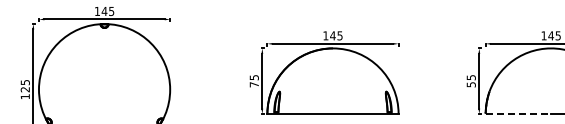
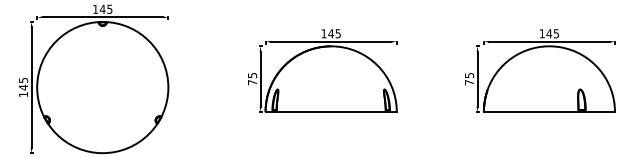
text: (471, 84) -> (469, 82), 55 -> 75
text: (25, 89) -> (23, 87), 125 -> 145
line: (518, 113) -> (516, 111), dashed -> solid

